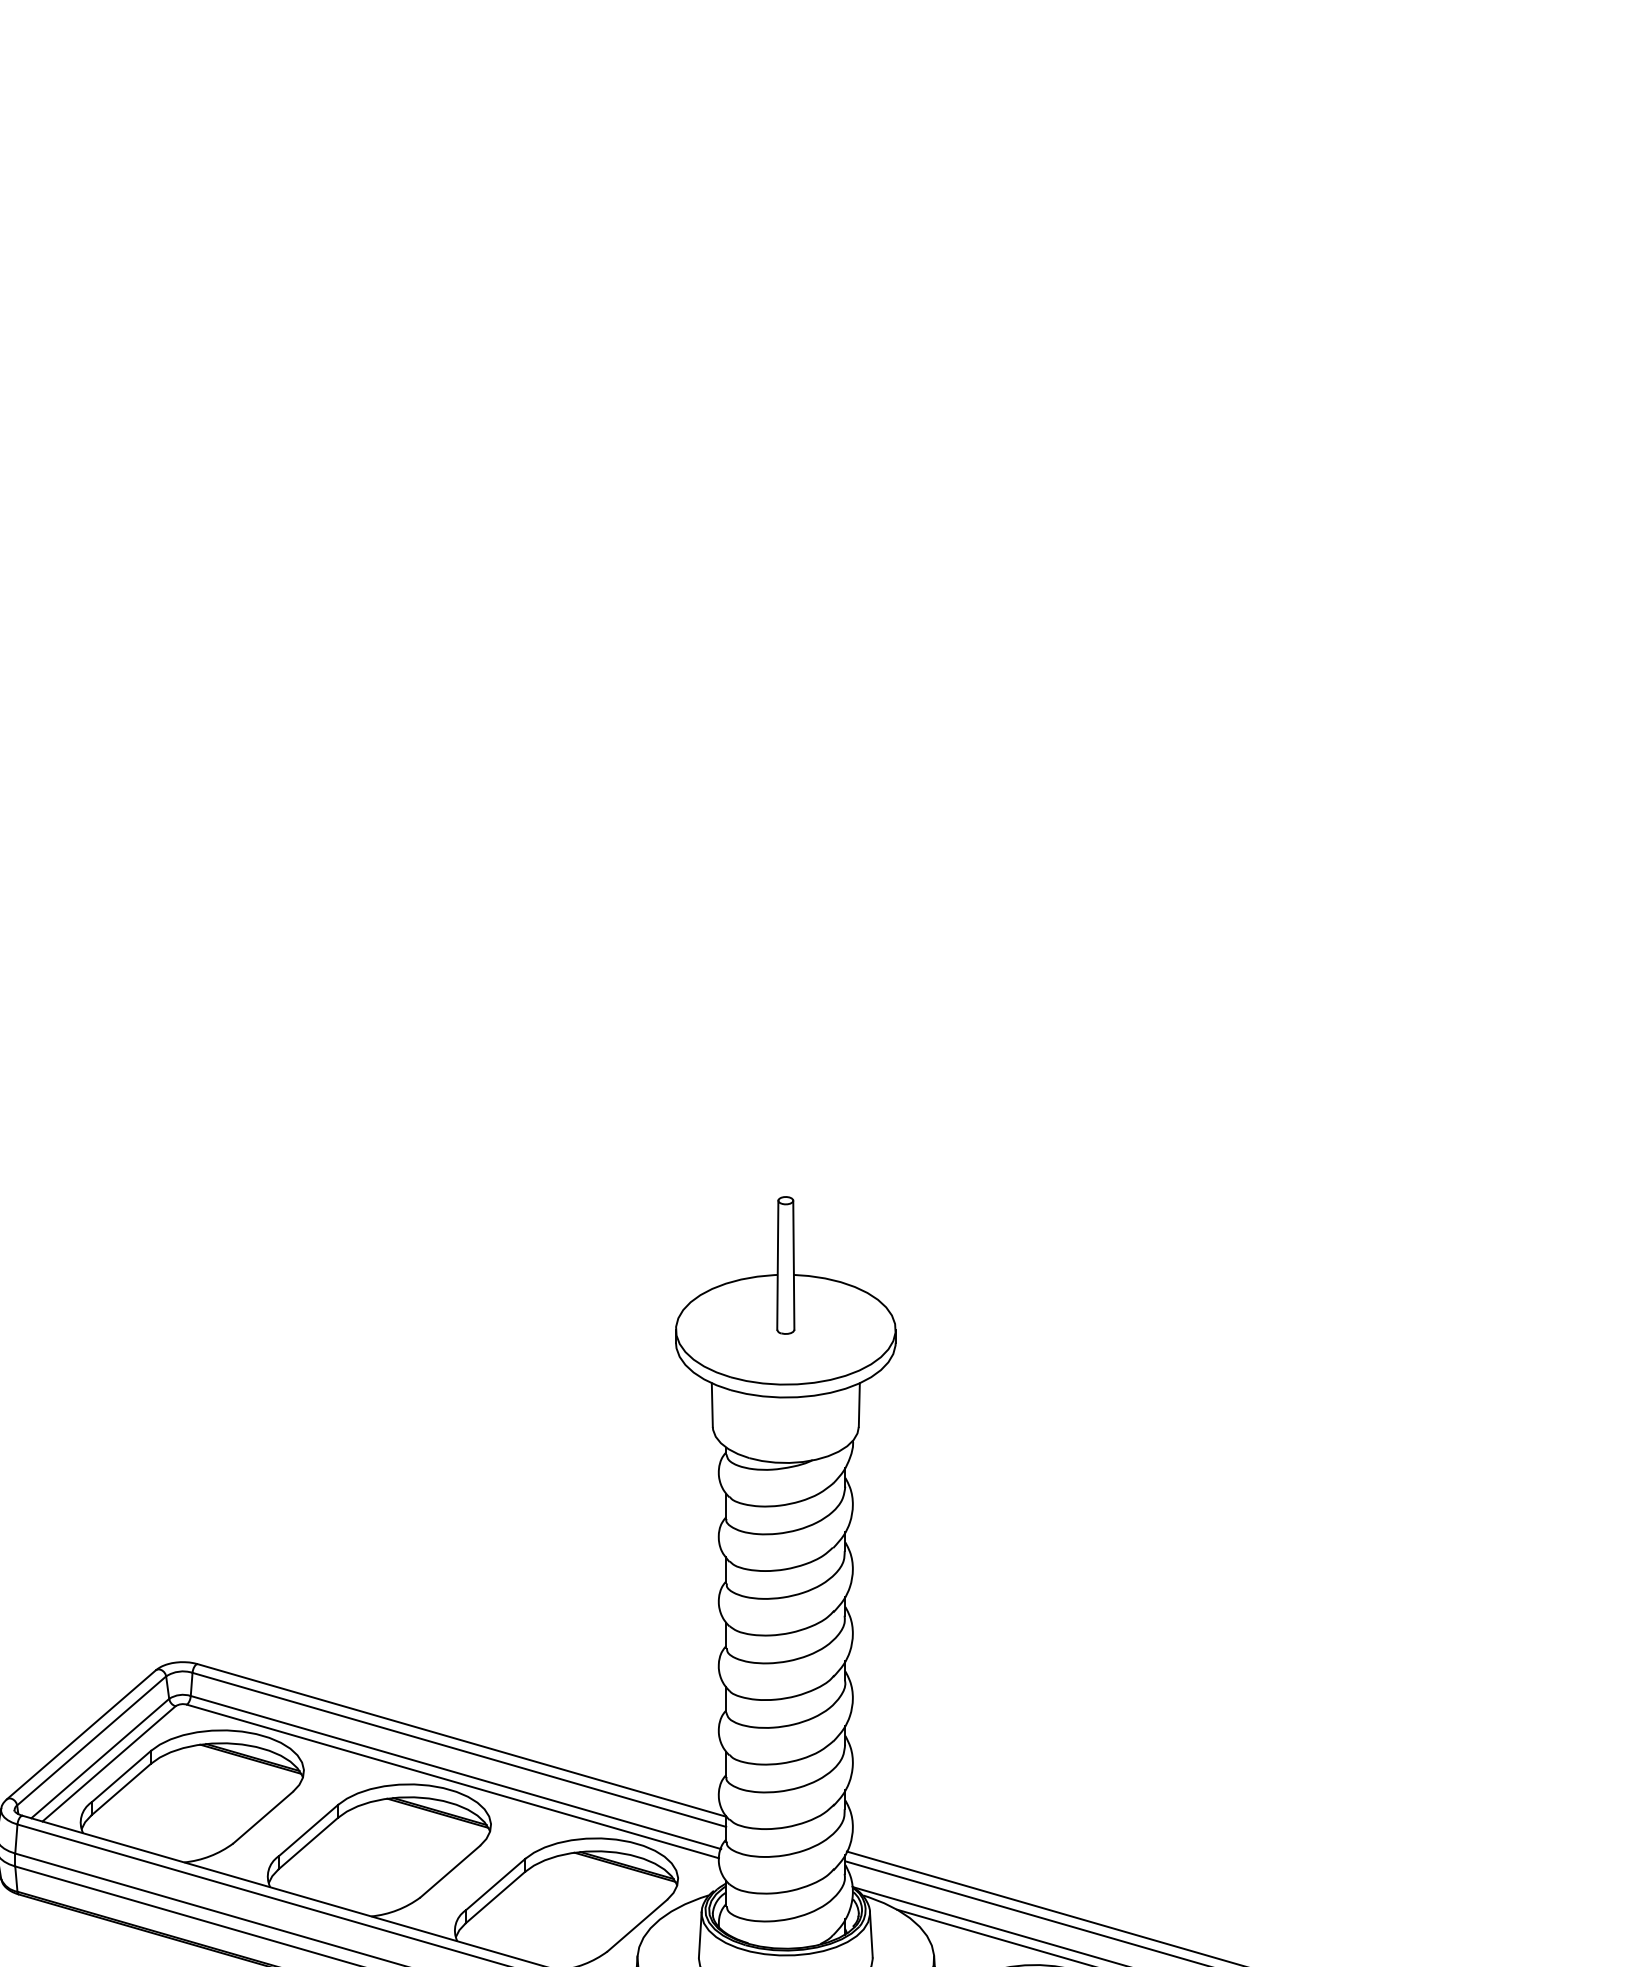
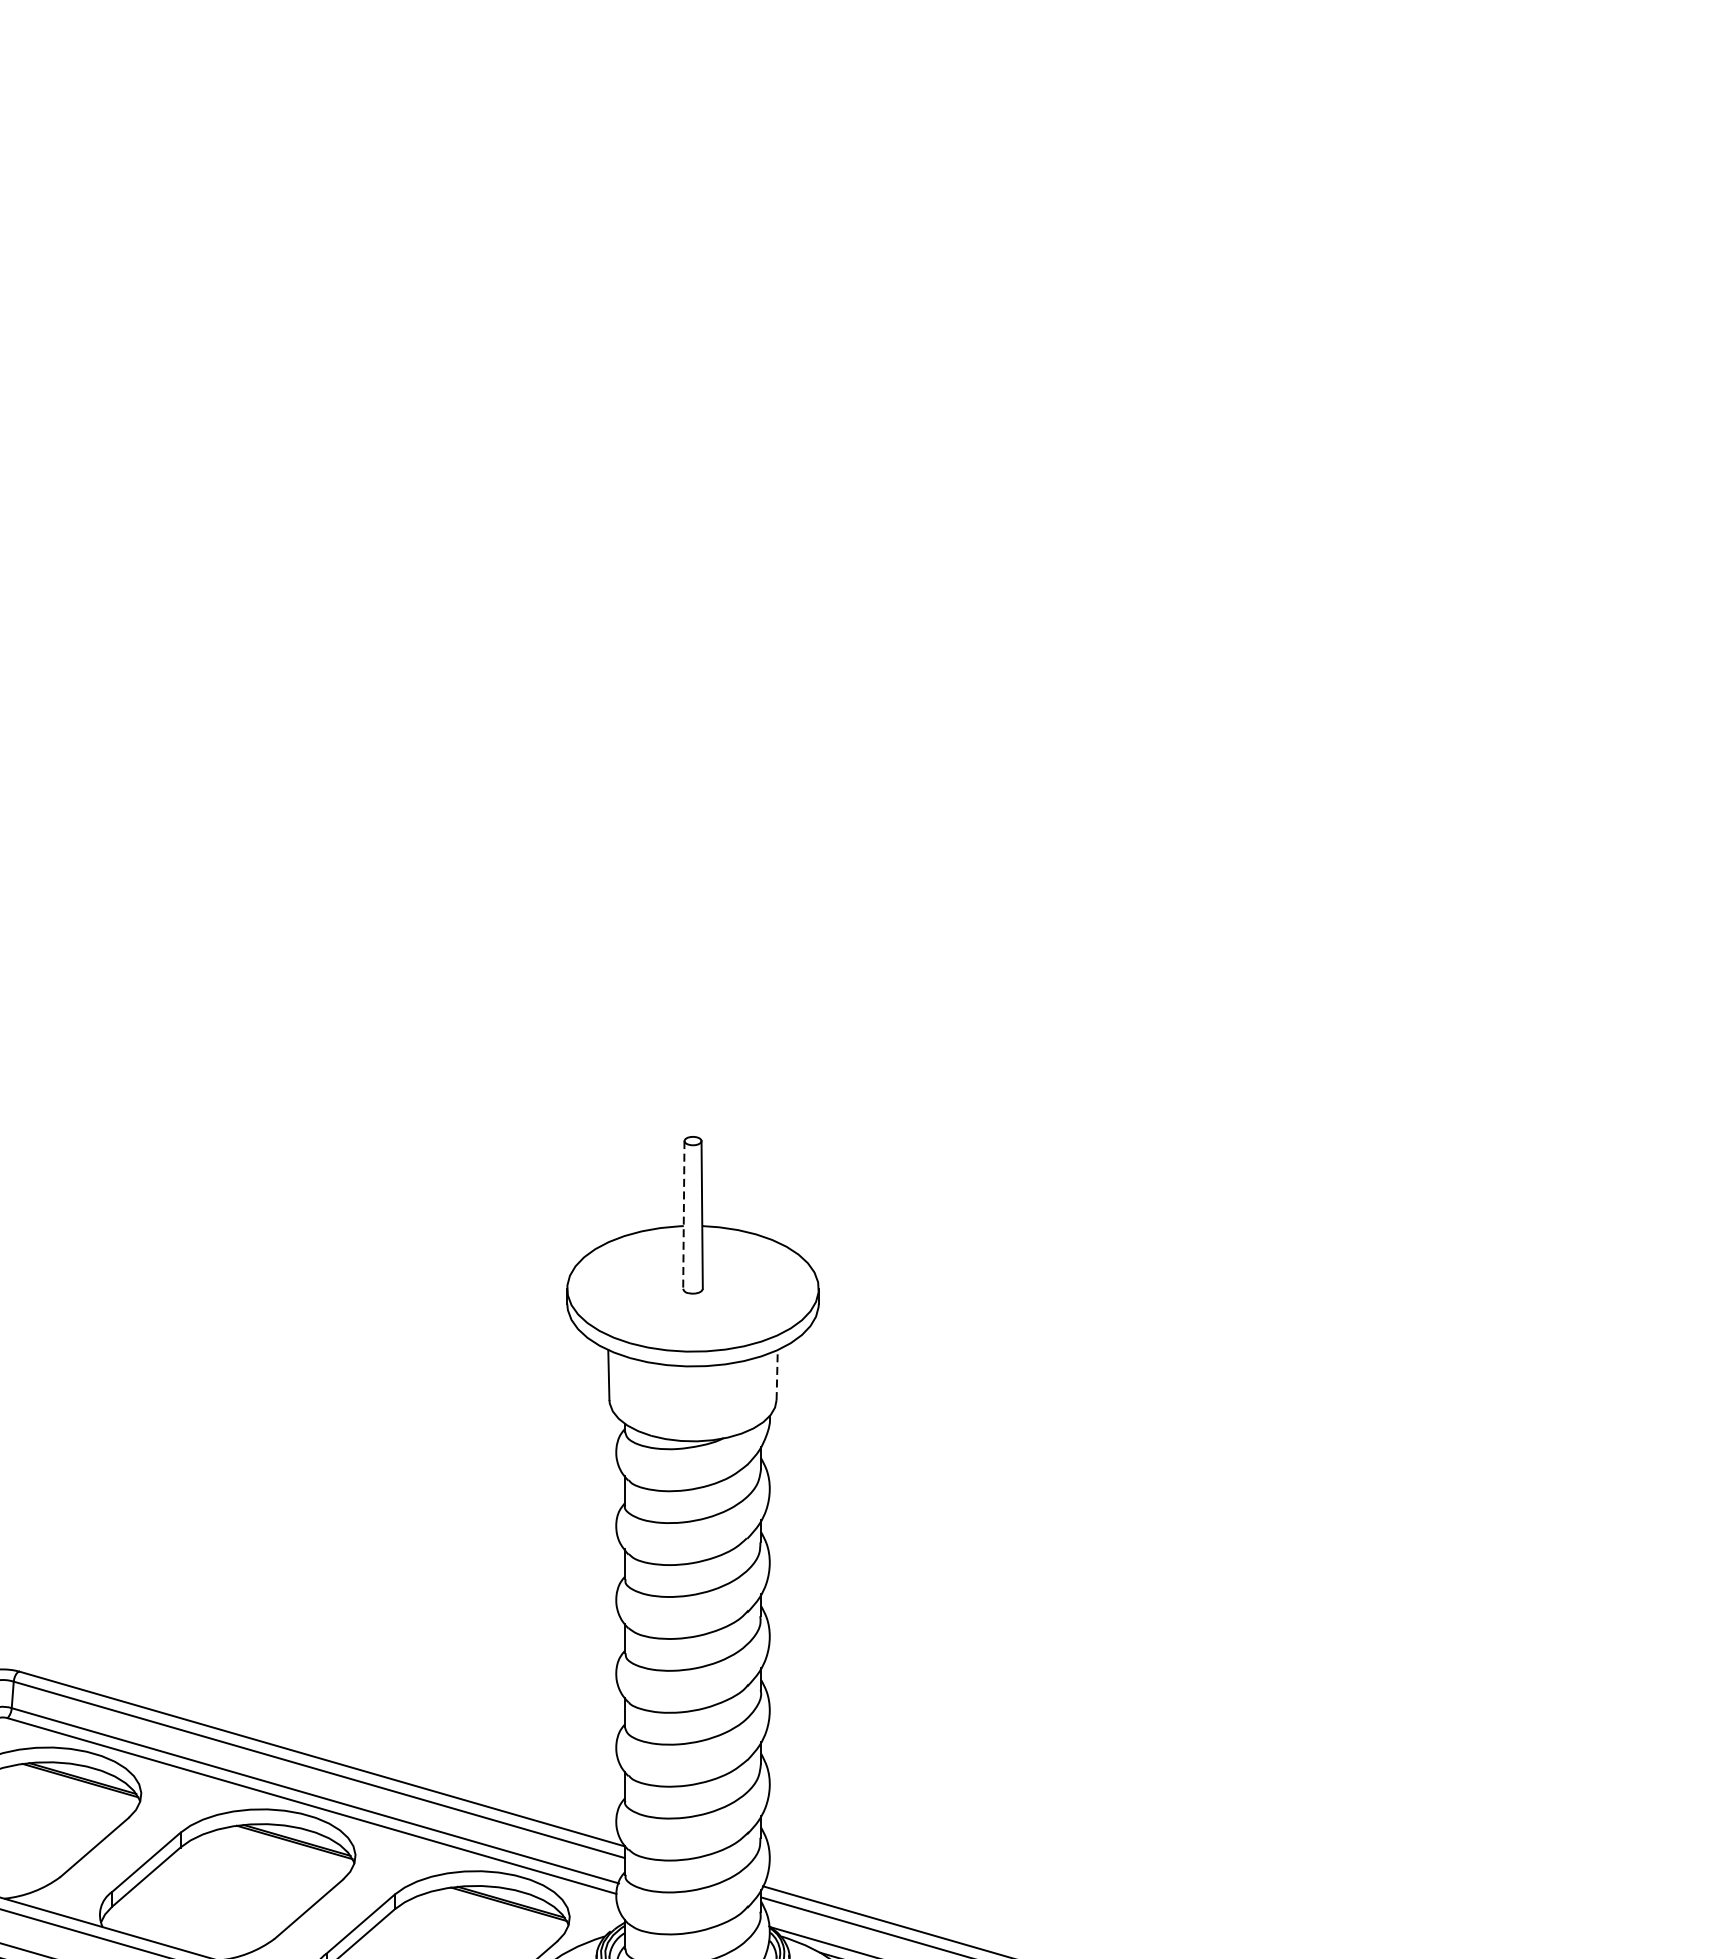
line: (777, 1265) -> (683, 1215), solid -> dashed
line: (859, 1405) -> (777, 1375), solid -> dashed

